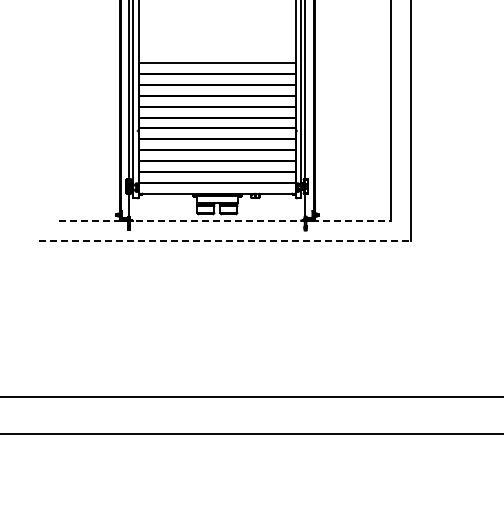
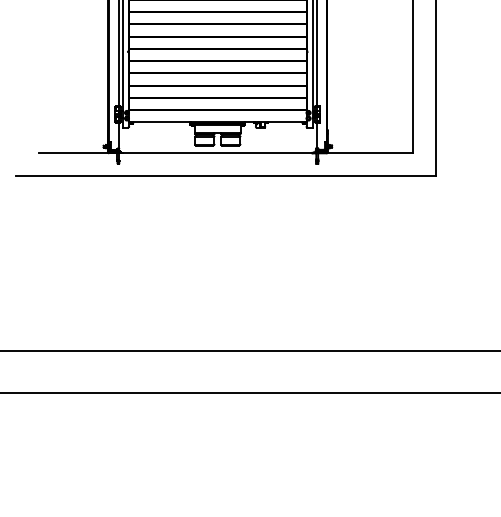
line: (224, 221) -> (225, 153), dashed -> solid
line: (225, 241) -> (226, 176), dashed -> solid

